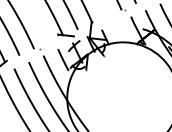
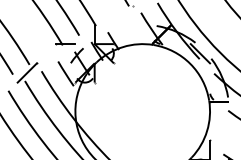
line: (30, 55) -> (26, 72), added

